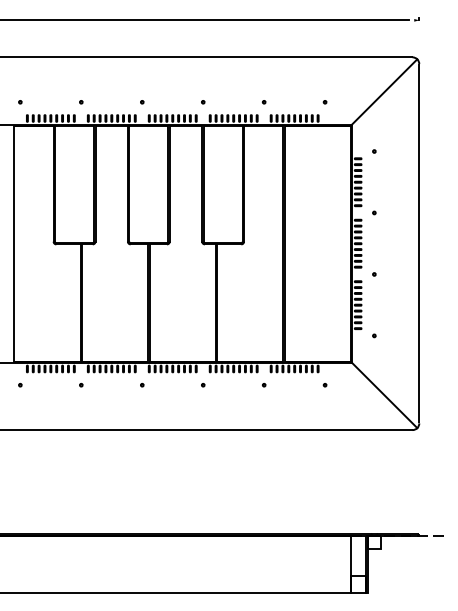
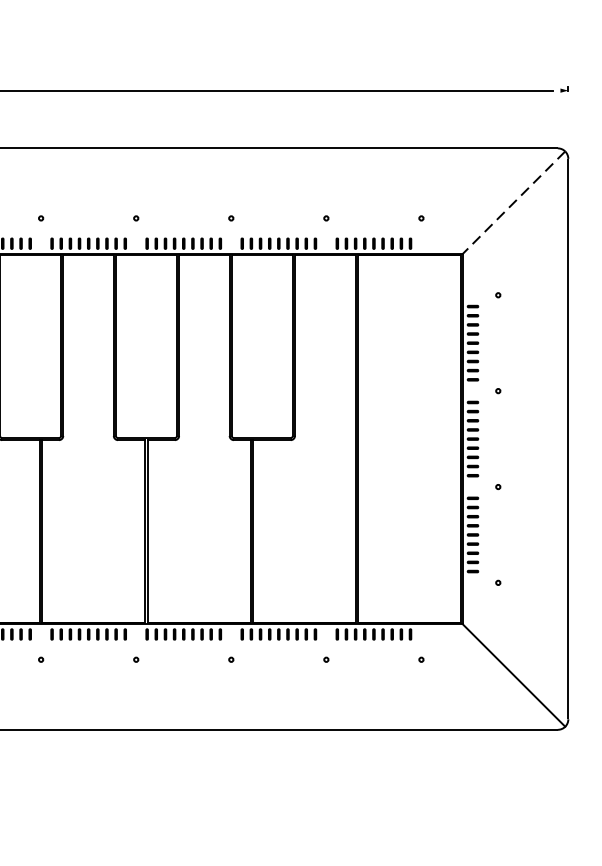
line: (384, 92) -> (514, 203), solid -> dashed

